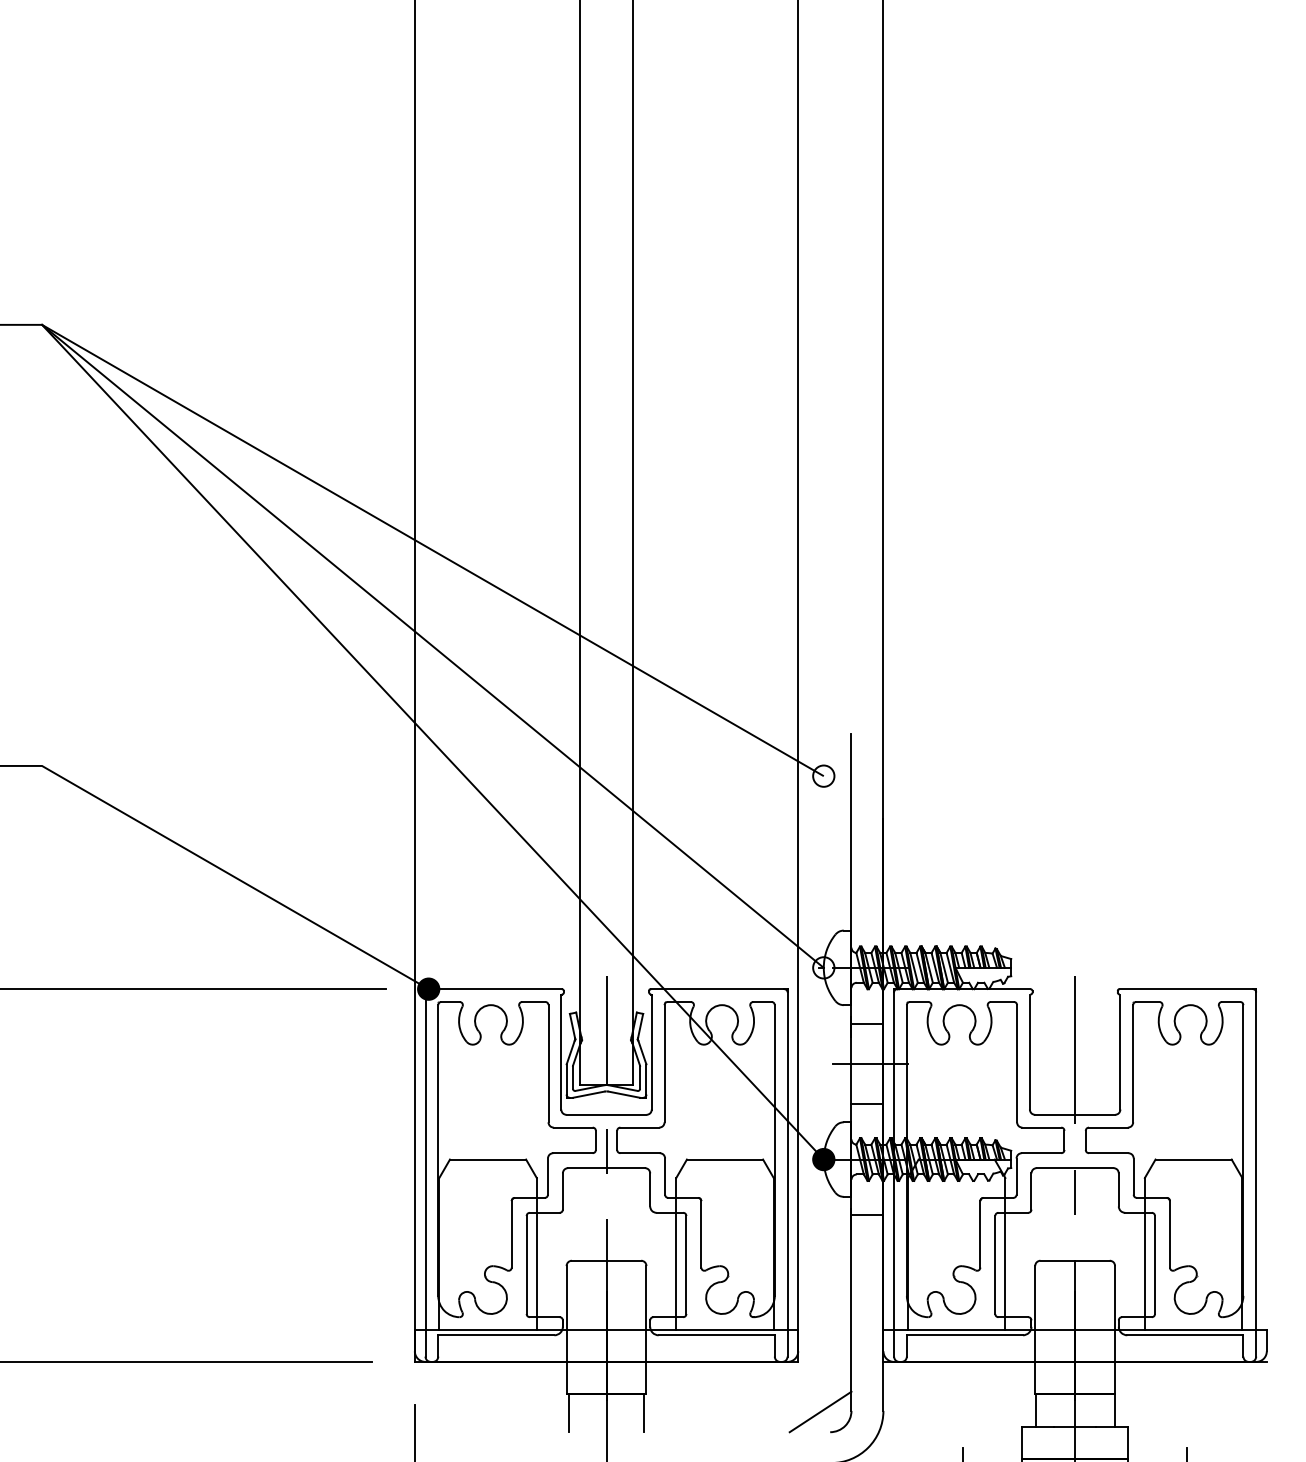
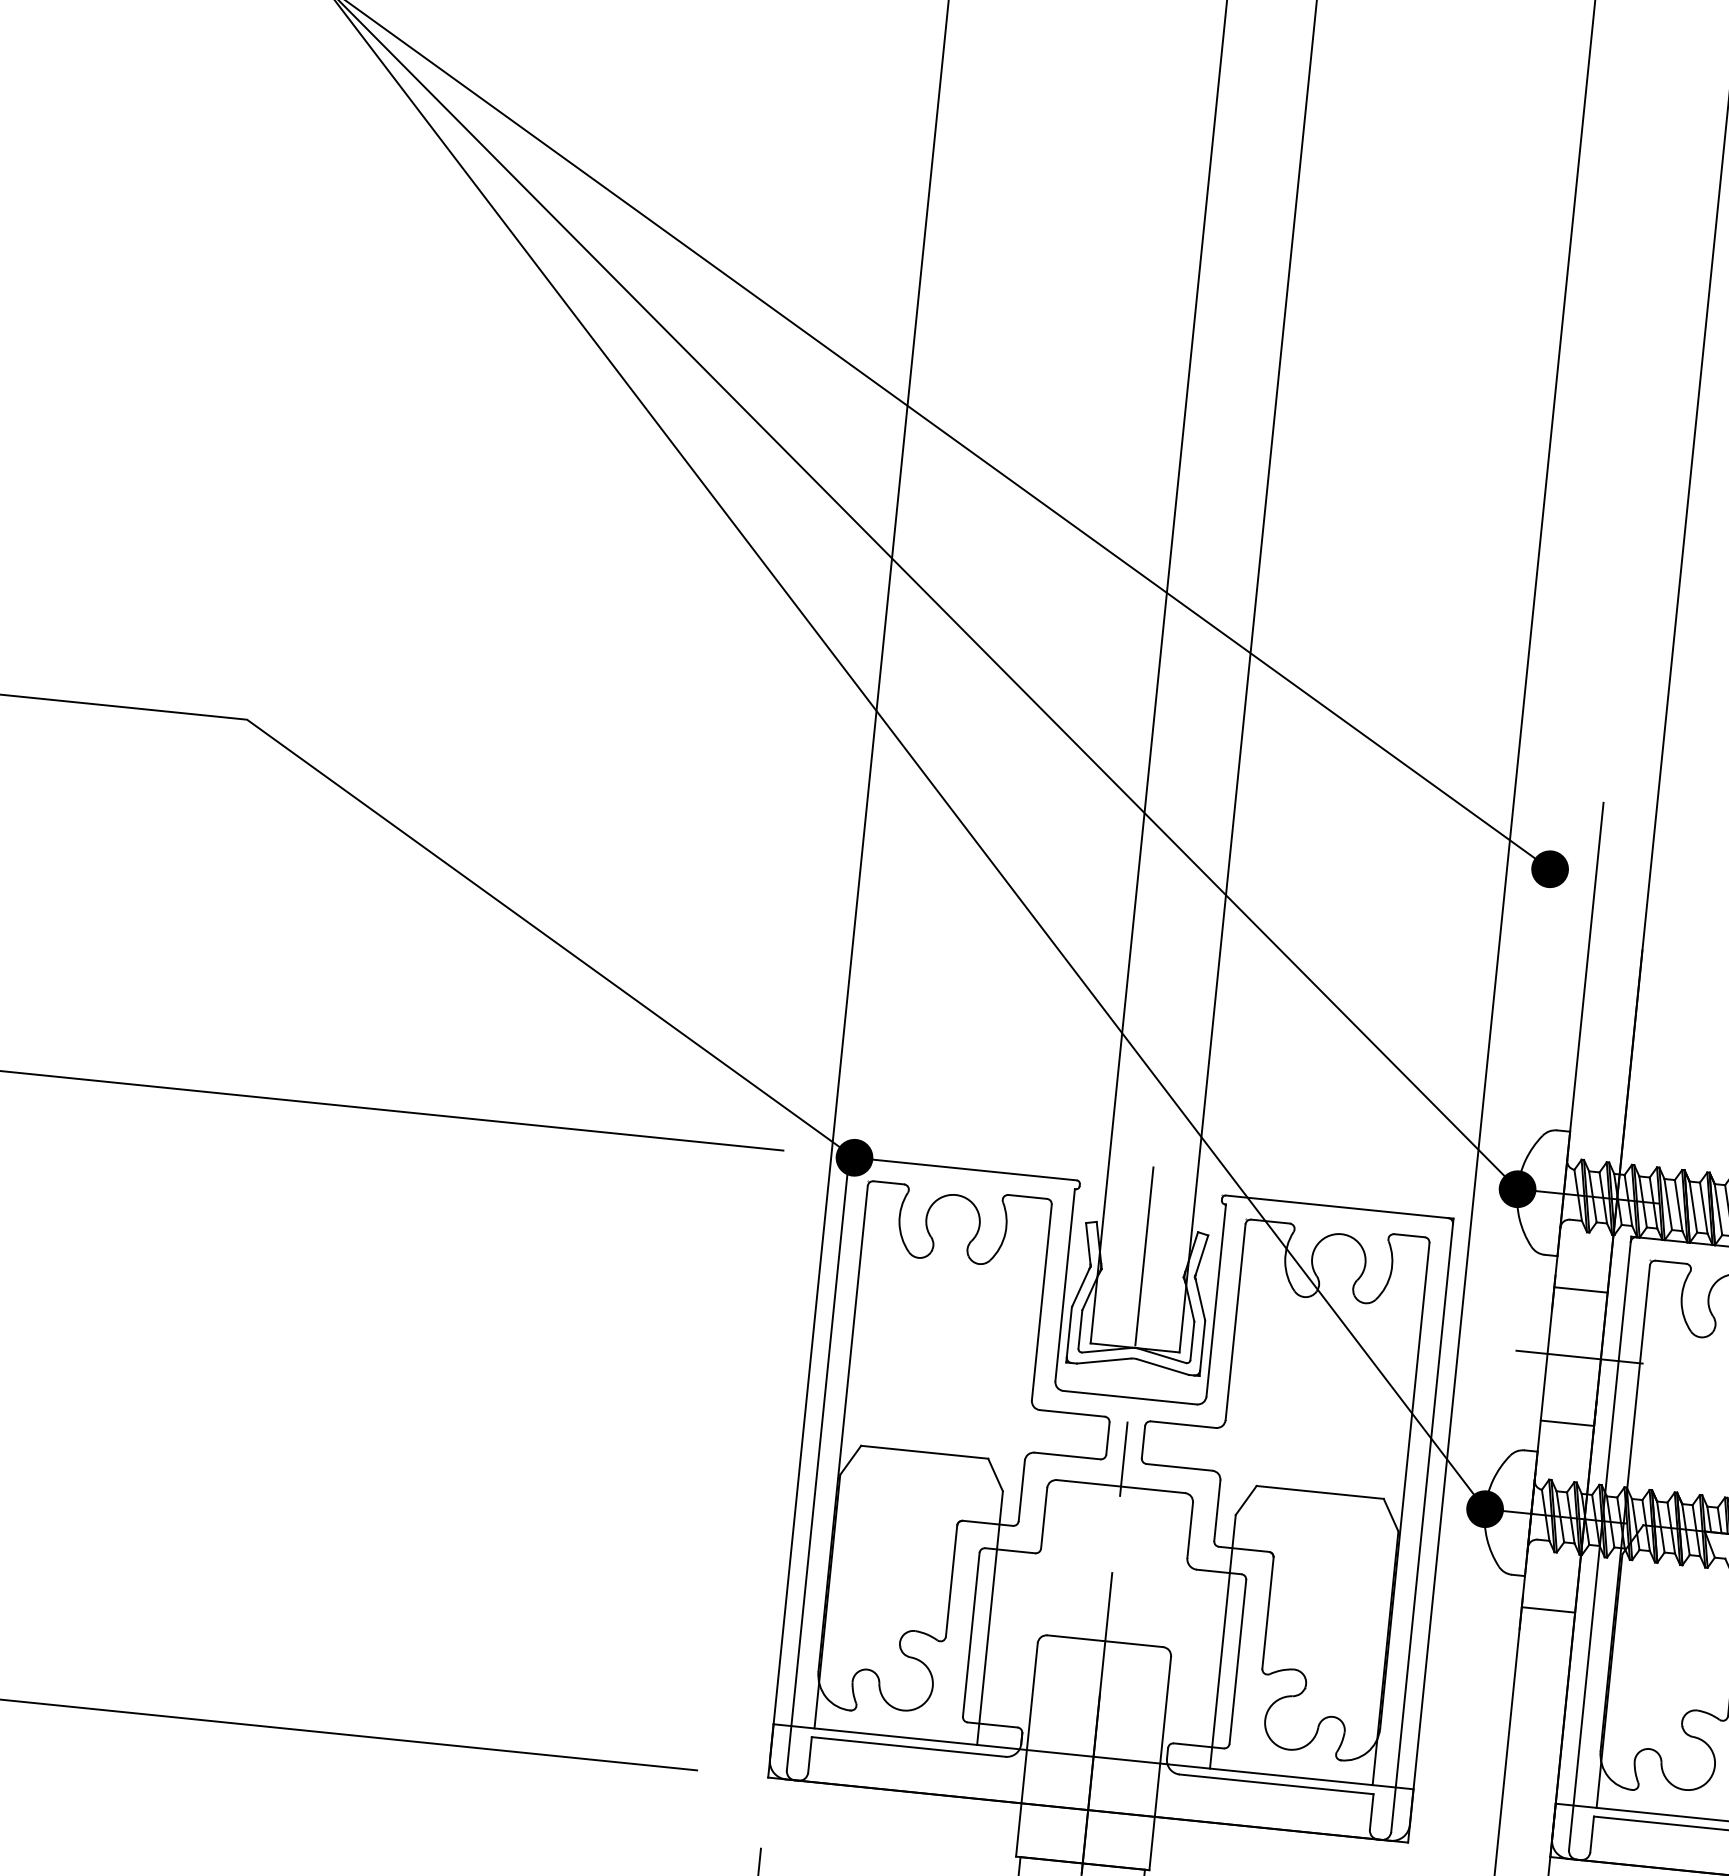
fill: (823, 775) -> (1549, 868), added
fill: (823, 967) -> (1517, 1188), added

